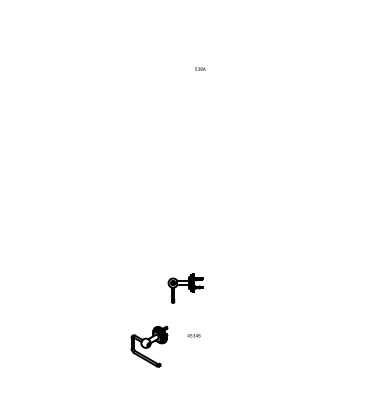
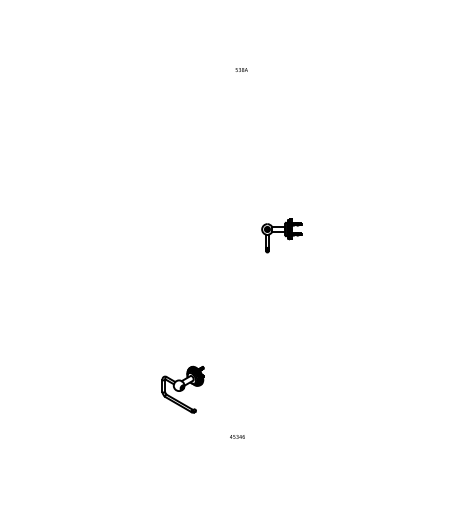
part: (185, 288) -> (281, 235), moved
text: (194, 335) -> (237, 436), moved

